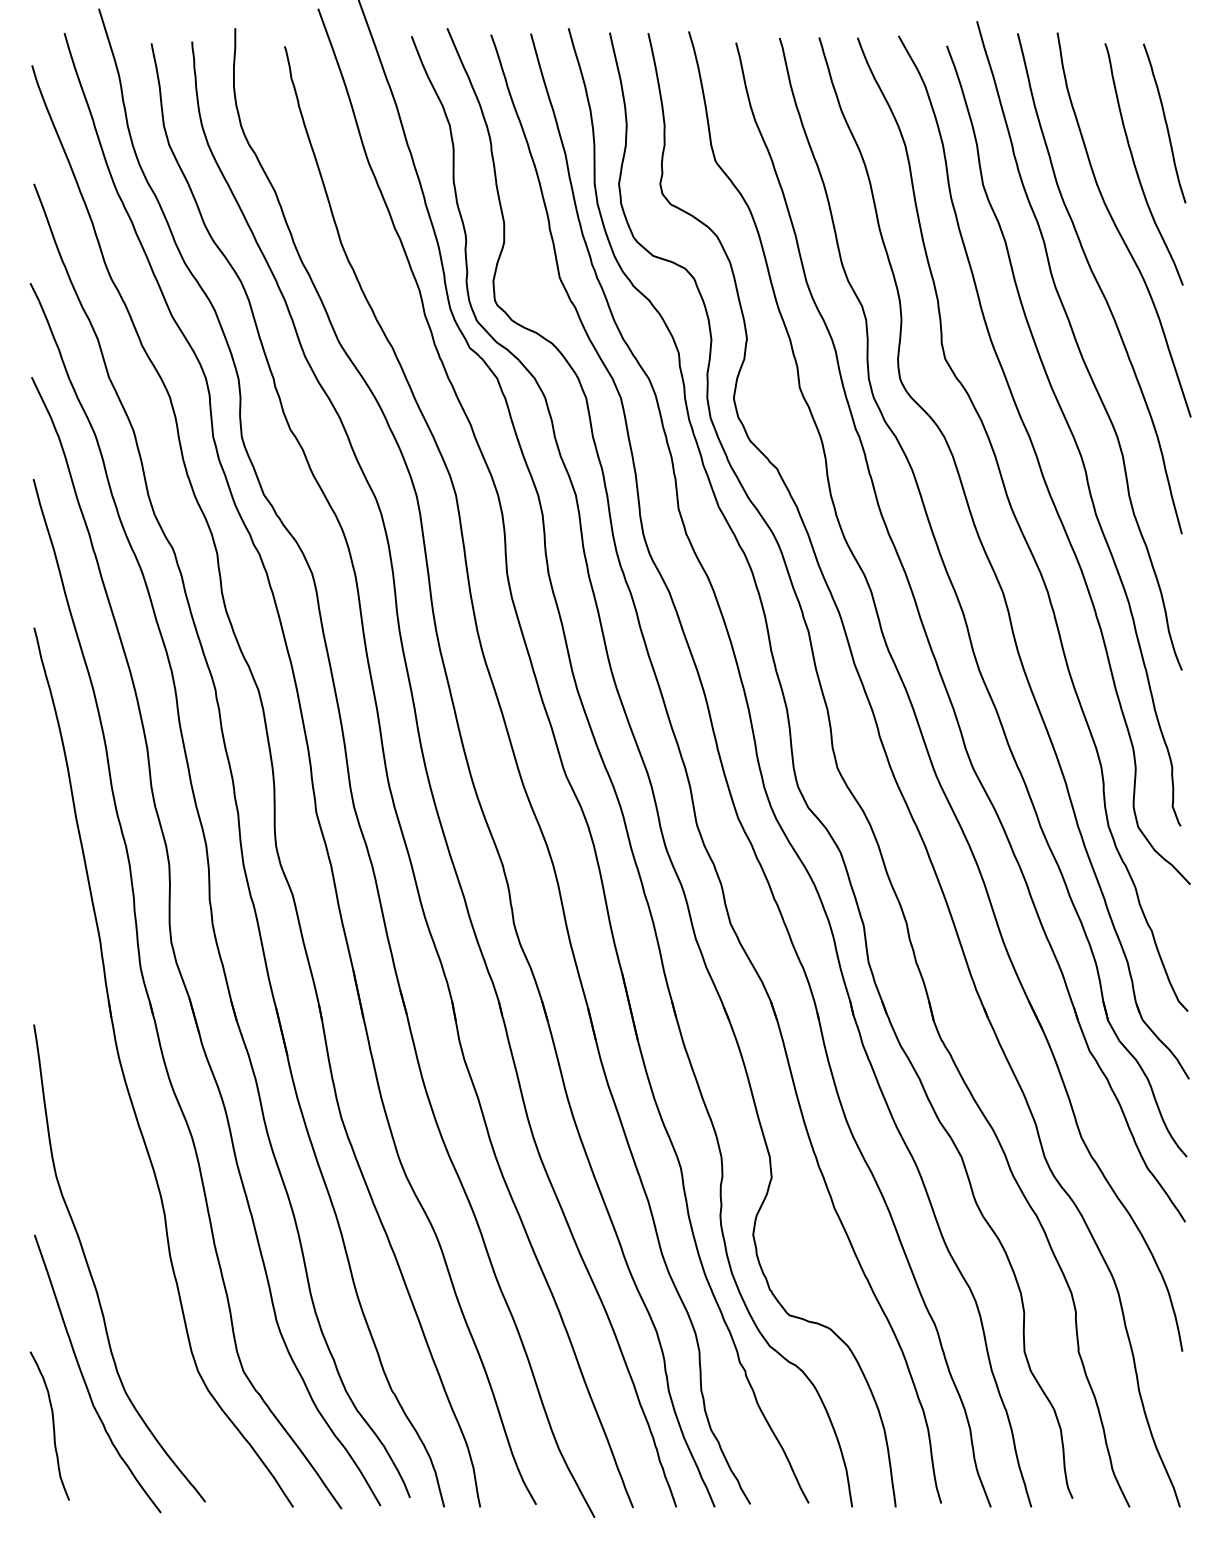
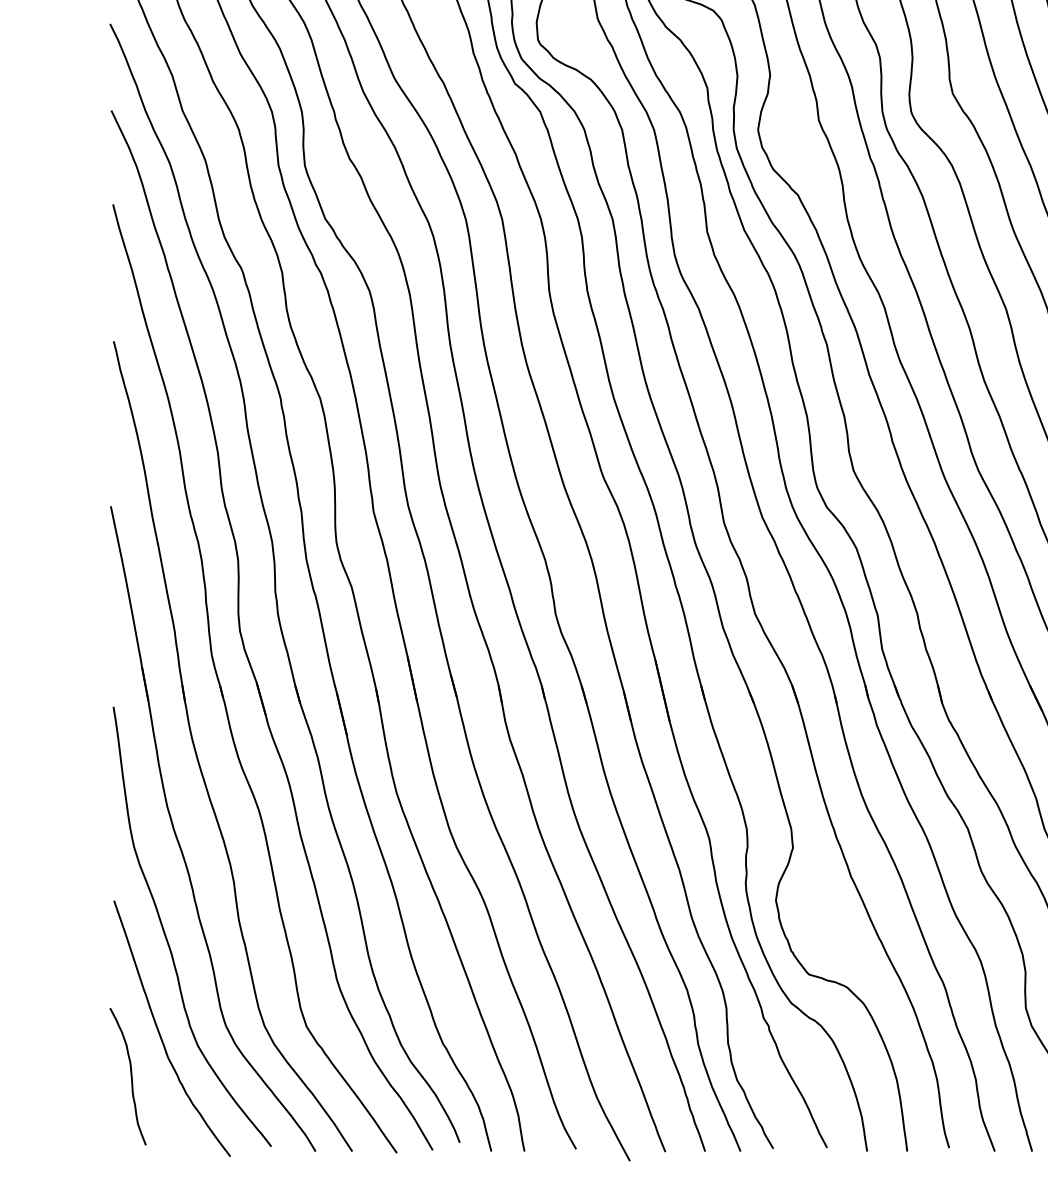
part: (106, 1173) -> (180, 844), added

